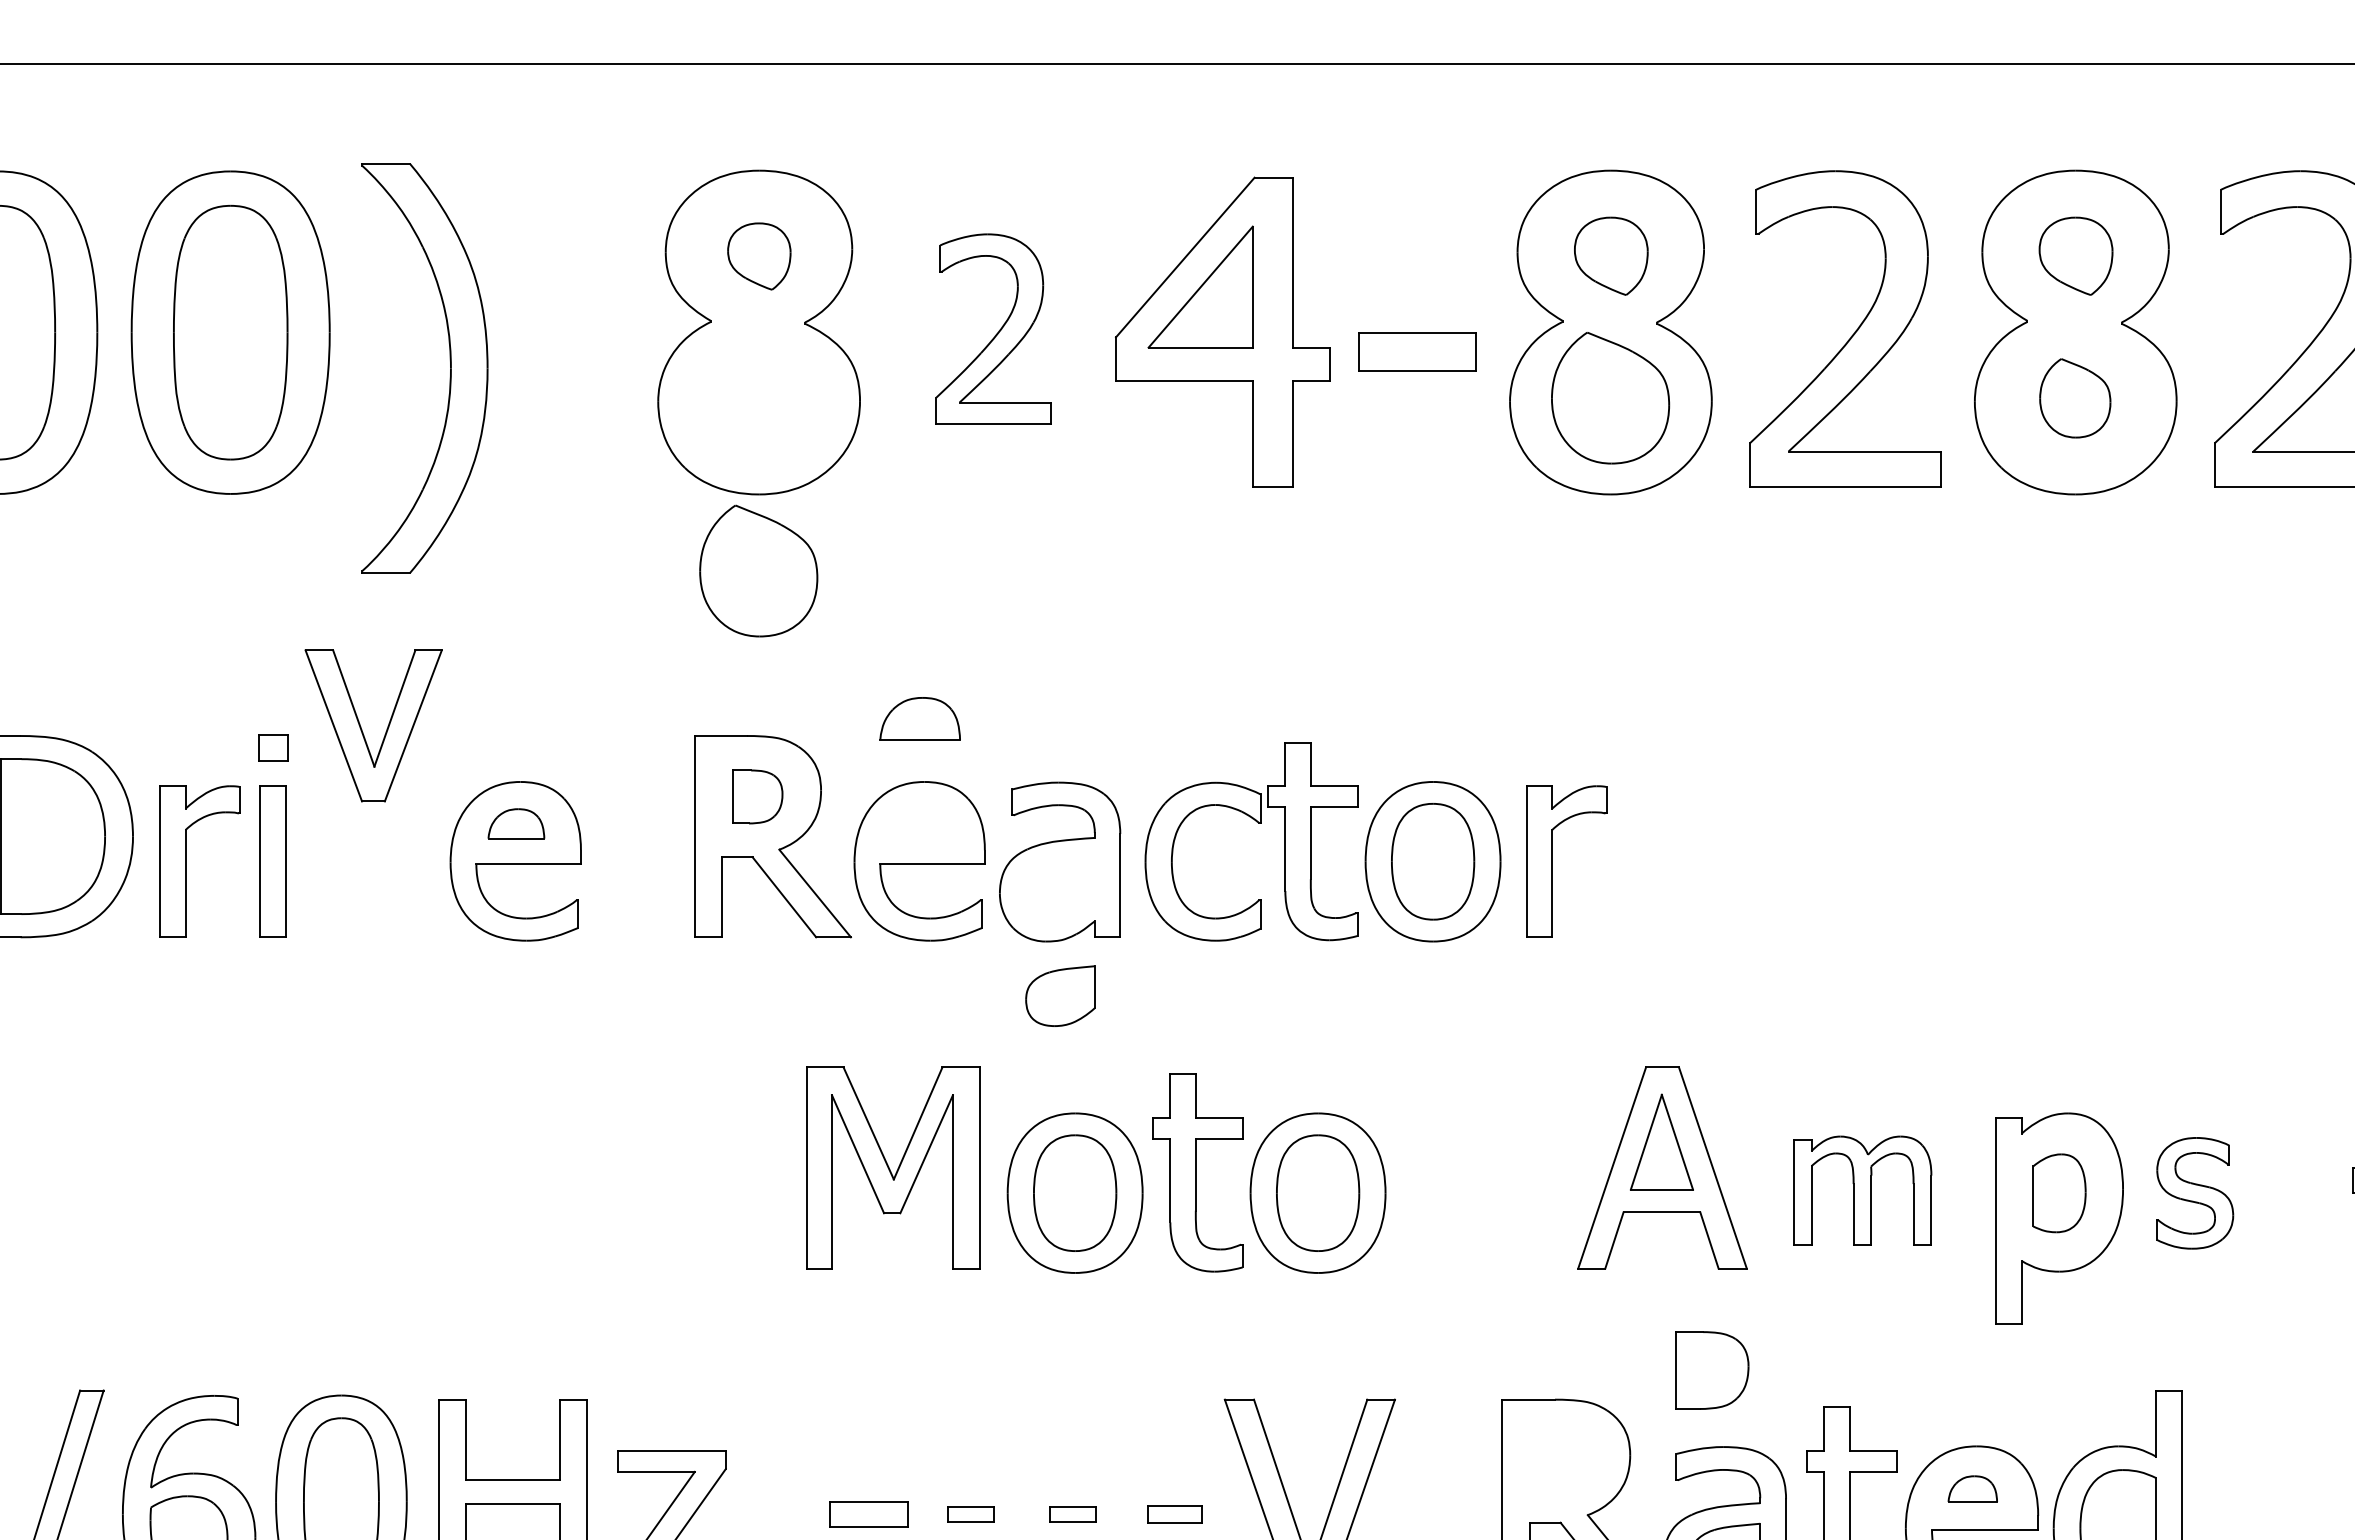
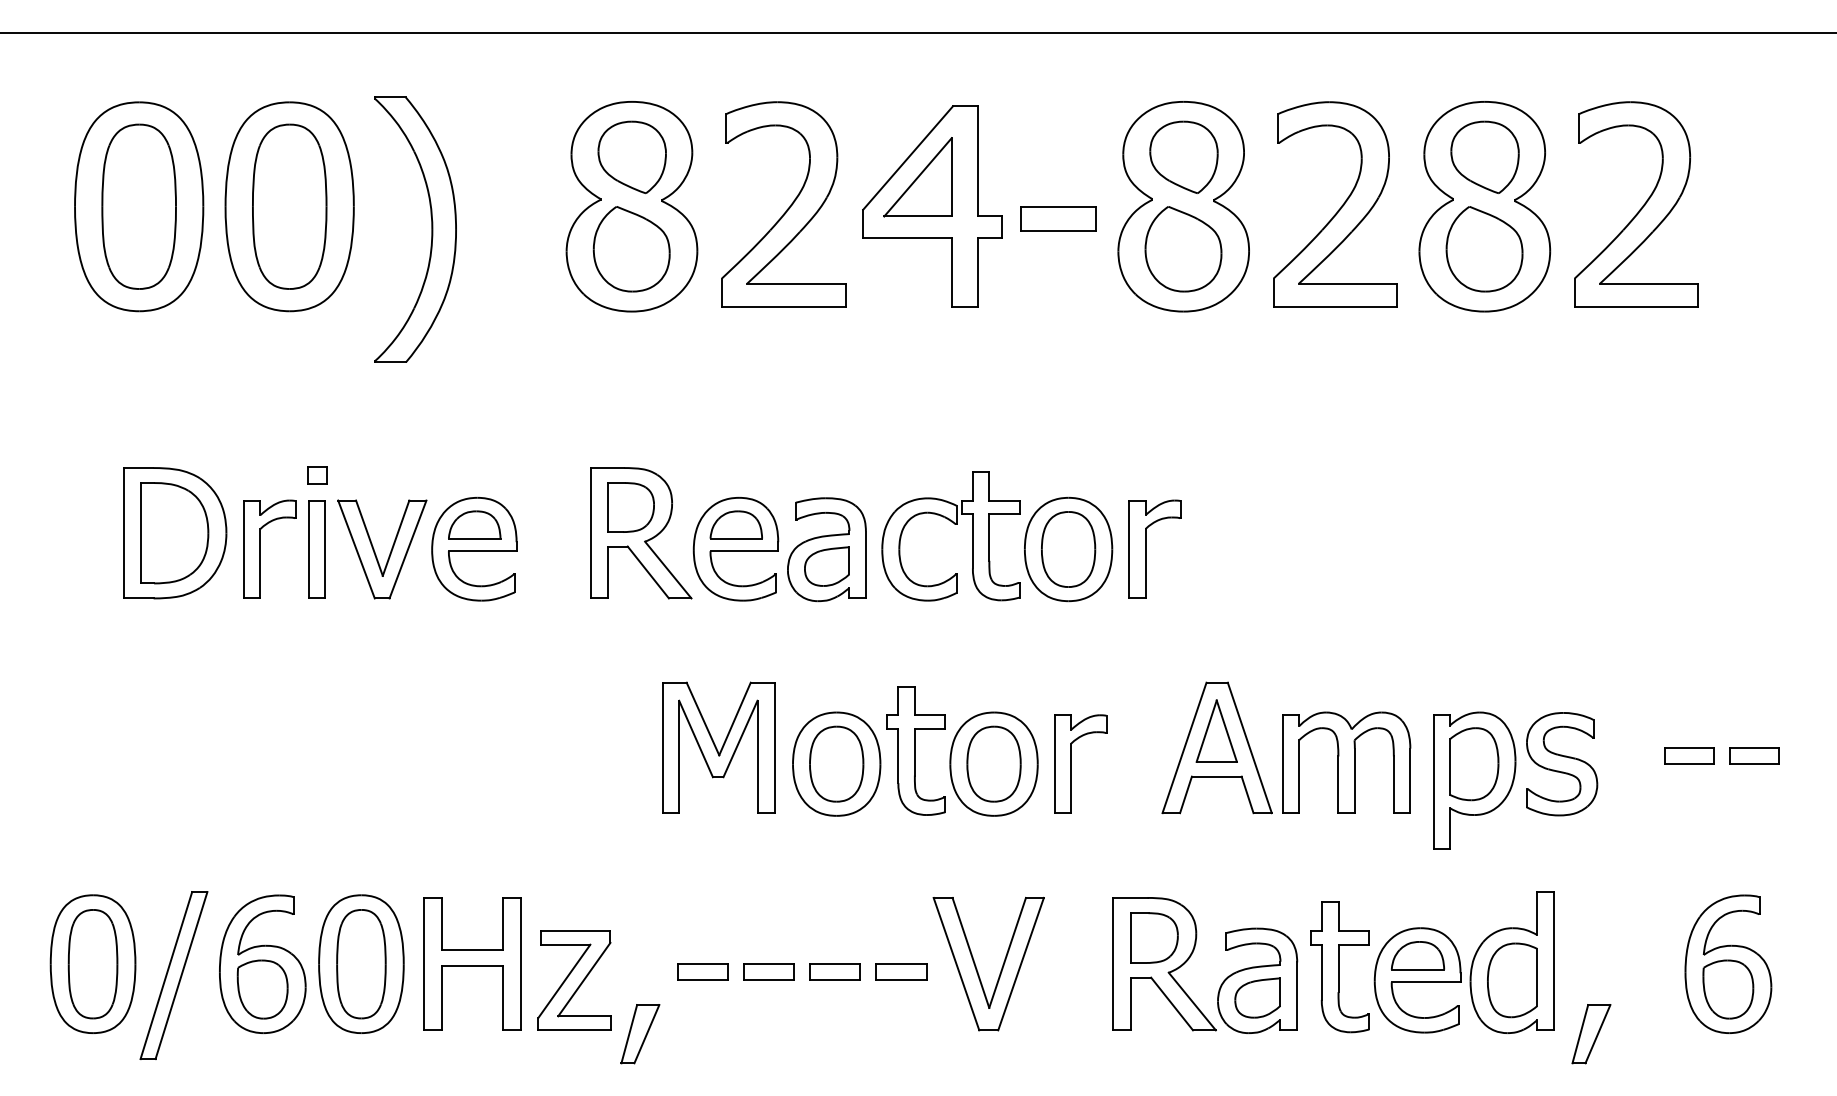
part: (1610, 255) -> (1183, 156), size x1.43
part: (2075, 255) -> (1484, 156), size x1.43
part: (758, 256) -> (631, 157), size x1.67
part: (993, 329) -> (783, 204), size x1.67
part: (2075, 398) -> (1484, 249), size x1.67
part: (758, 571) -> (631, 249), moved
part: (918, 718) -> (735, 524), moved
part: (363, 728) -> (375, 551), moved
part: (756, 796) -> (630, 507), size x1.43
part: (515, 823) -> (474, 524), size x1.43
part: (1059, 996) -> (826, 566), moved
part: (1862, 1190) -> (1346, 762), size x1.43
part: (1437, 1192) -> (1071, 763), added
part: (2059, 1193) -> (1474, 764), size x1.43
part: (2195, 1193) -> (1562, 764), size x1.43
part: (1712, 1369) -> (1154, 937), moved
part: (1973, 1488) -> (1418, 955), size x1.67
part: (969, 1513) -> (768, 971), size x1.67
part: (1071, 1513) -> (834, 971), size x1.67
part: (1175, 1513) -> (901, 971), size x1.43

